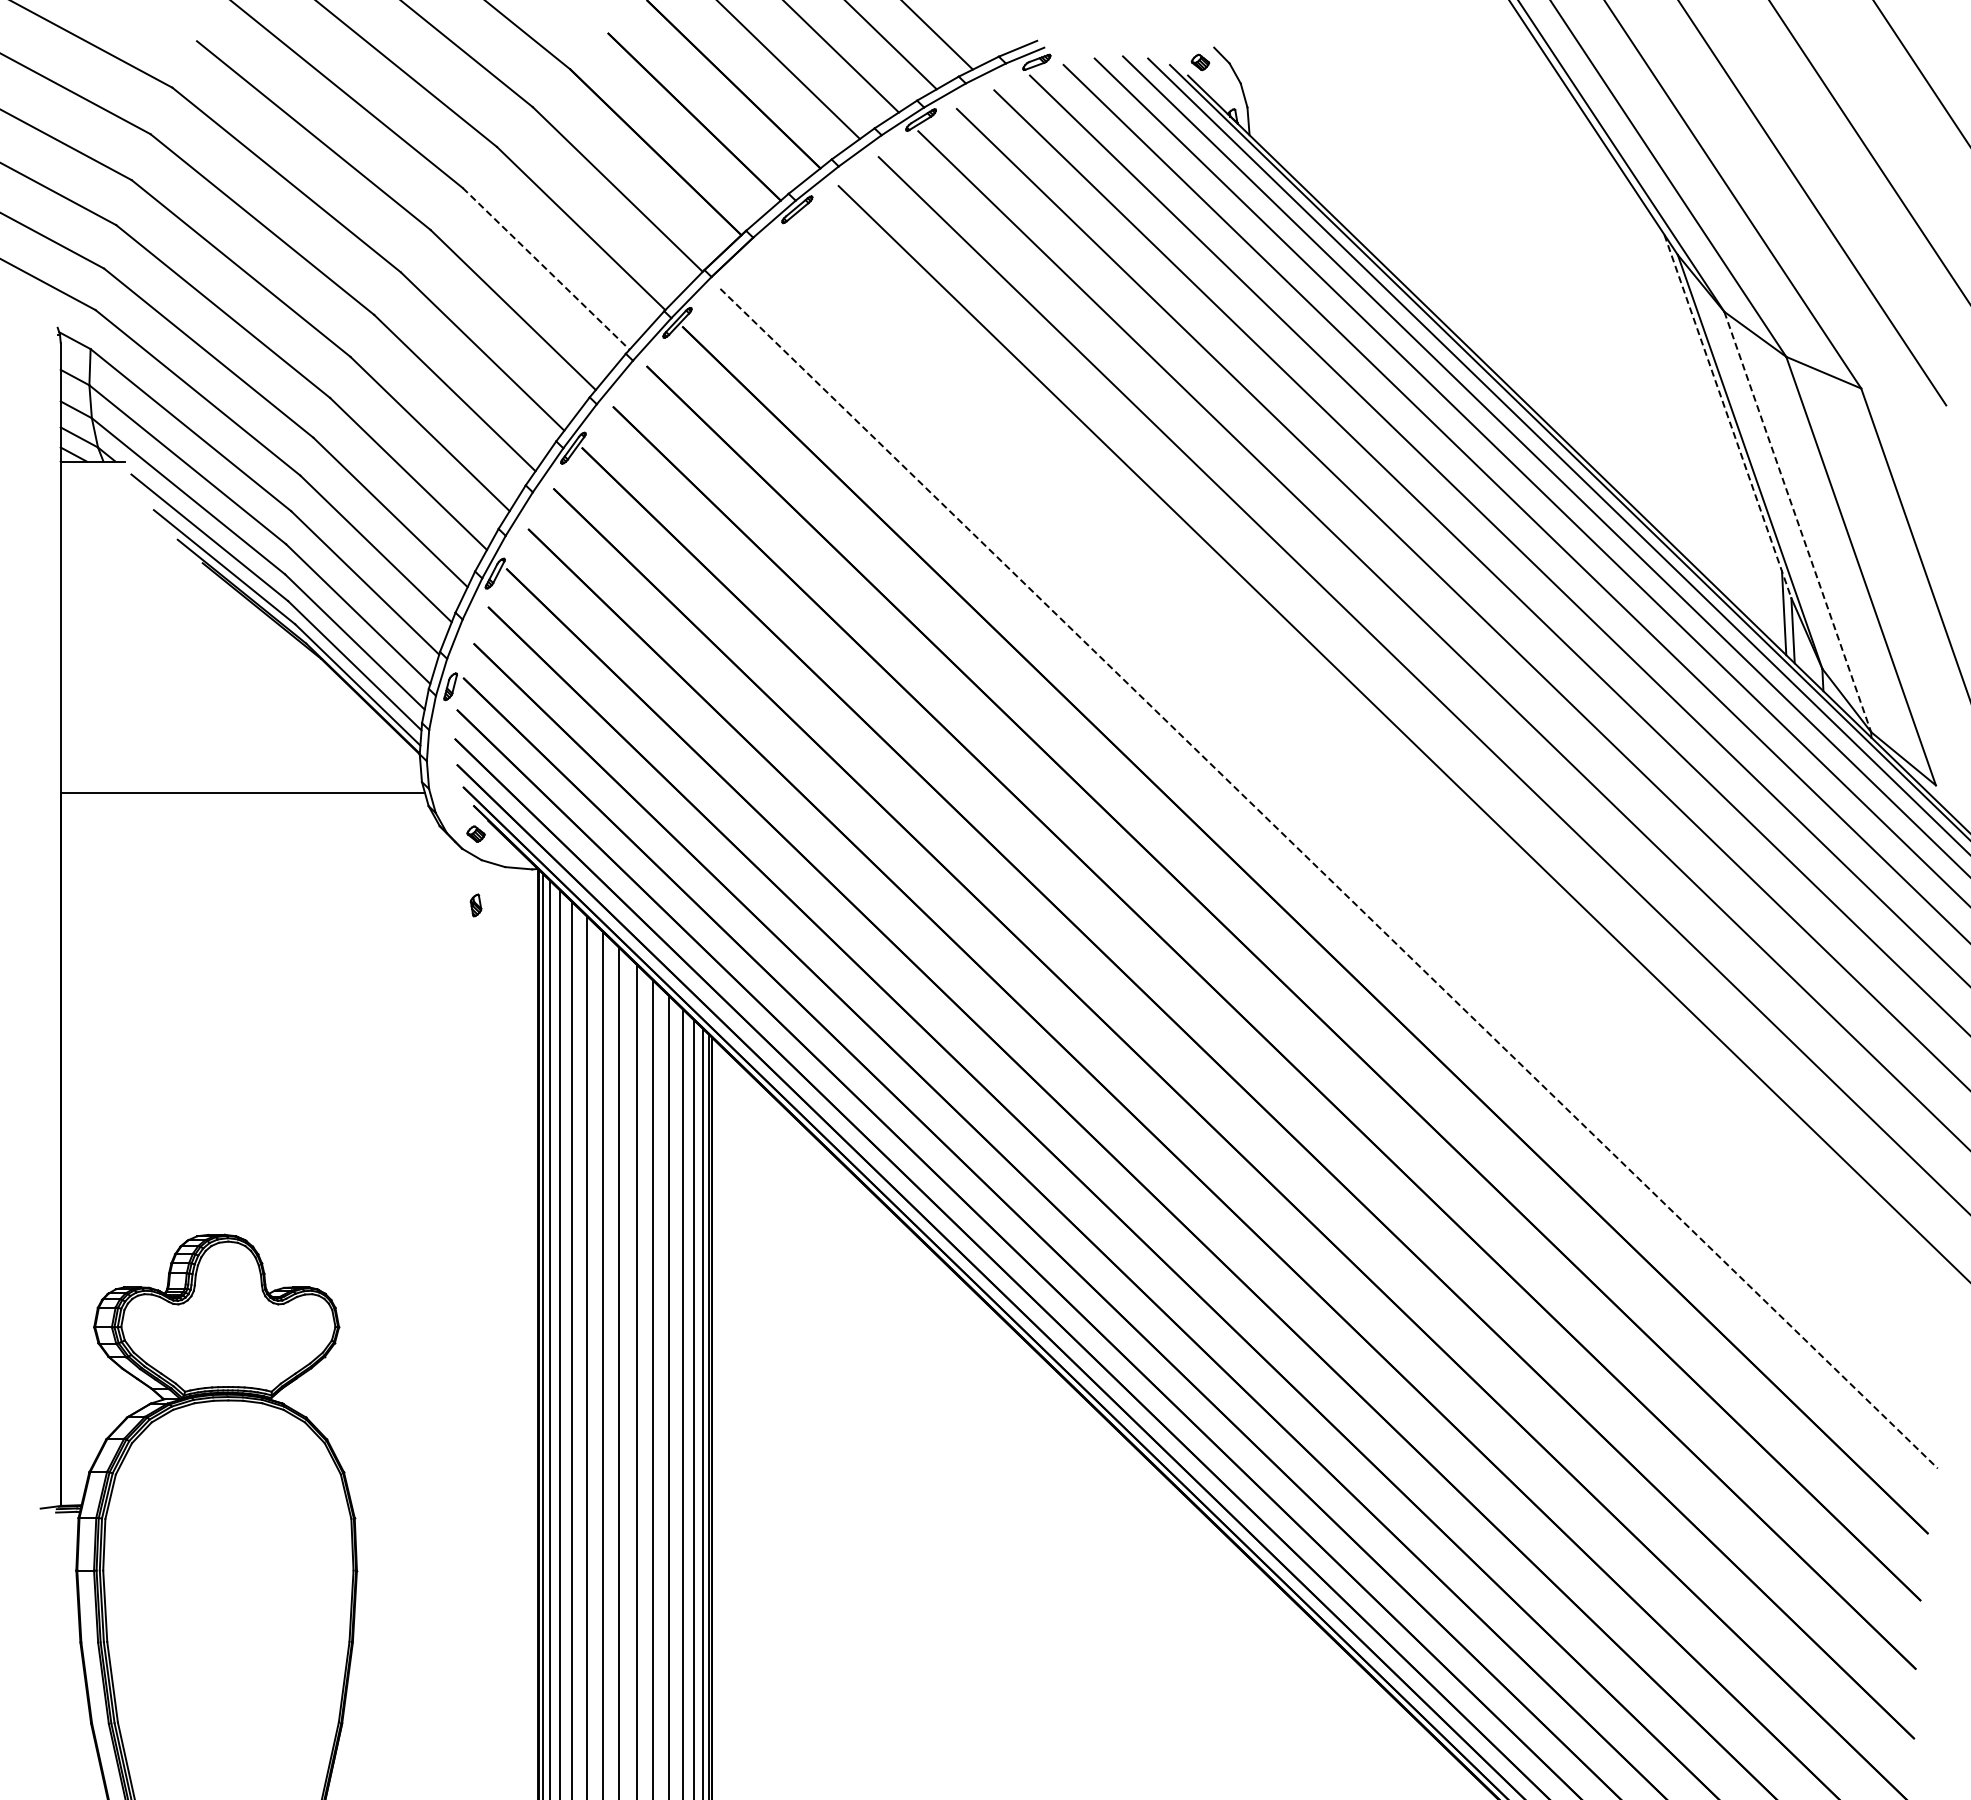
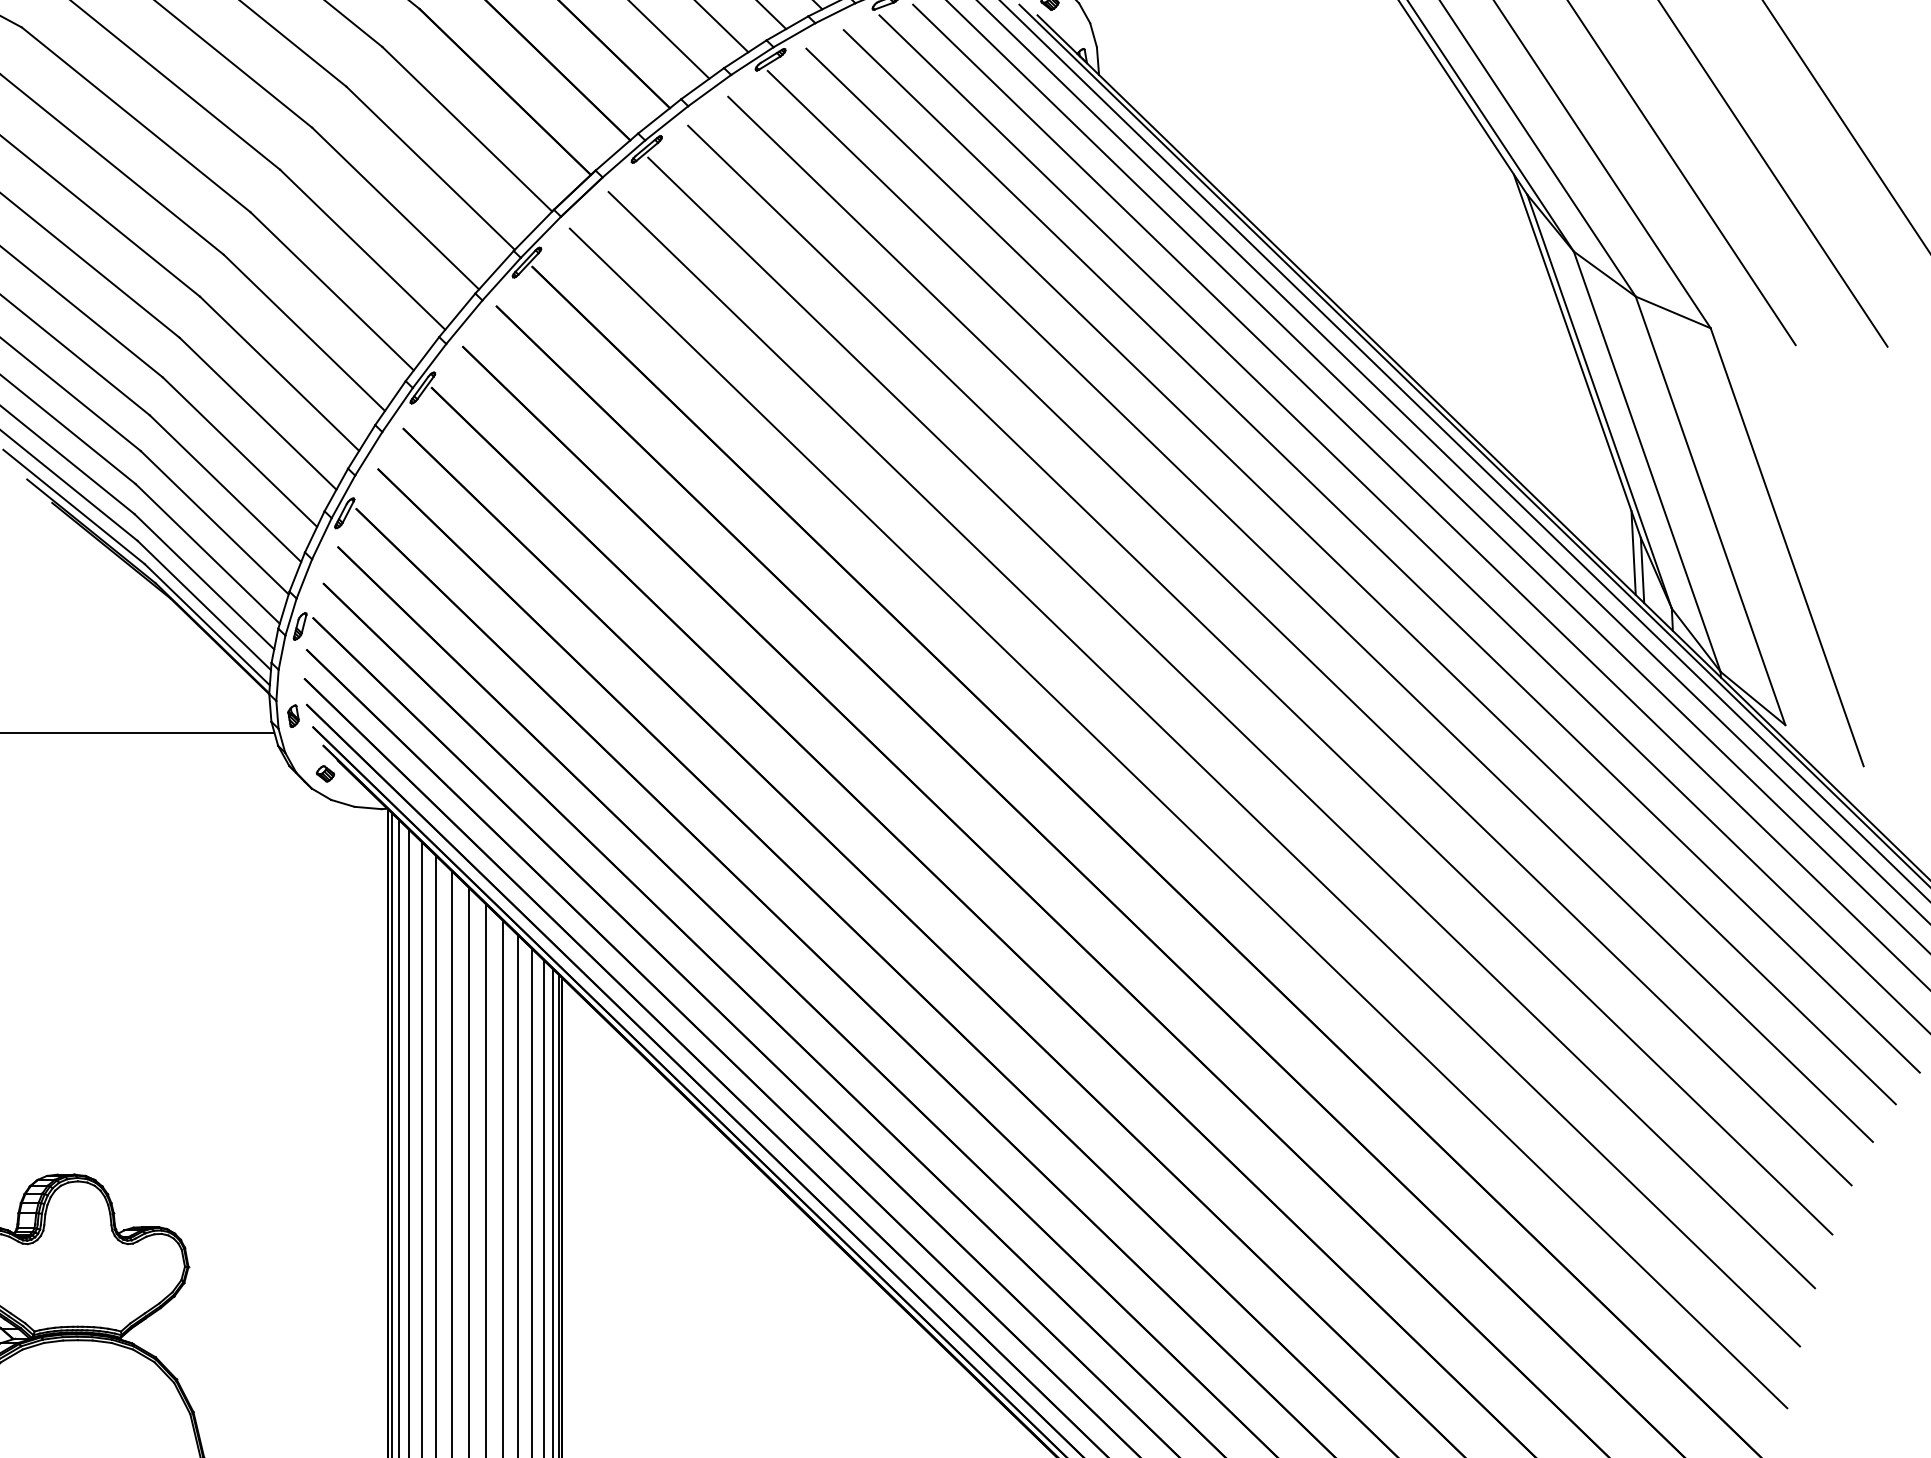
line: (546, 269) -> (395, 209), dashed -> solid
line: (1728, 417) -> (1577, 357), dashed -> solid
line: (1797, 521) -> (1646, 461), dashed -> solid
line: (1381, 782) -> (1230, 722), added
line: (1354, 829) -> (1203, 769), added
line: (1329, 878) -> (1178, 818), dashed -> solid
part: (475, 905) -> (292, 716), moved

